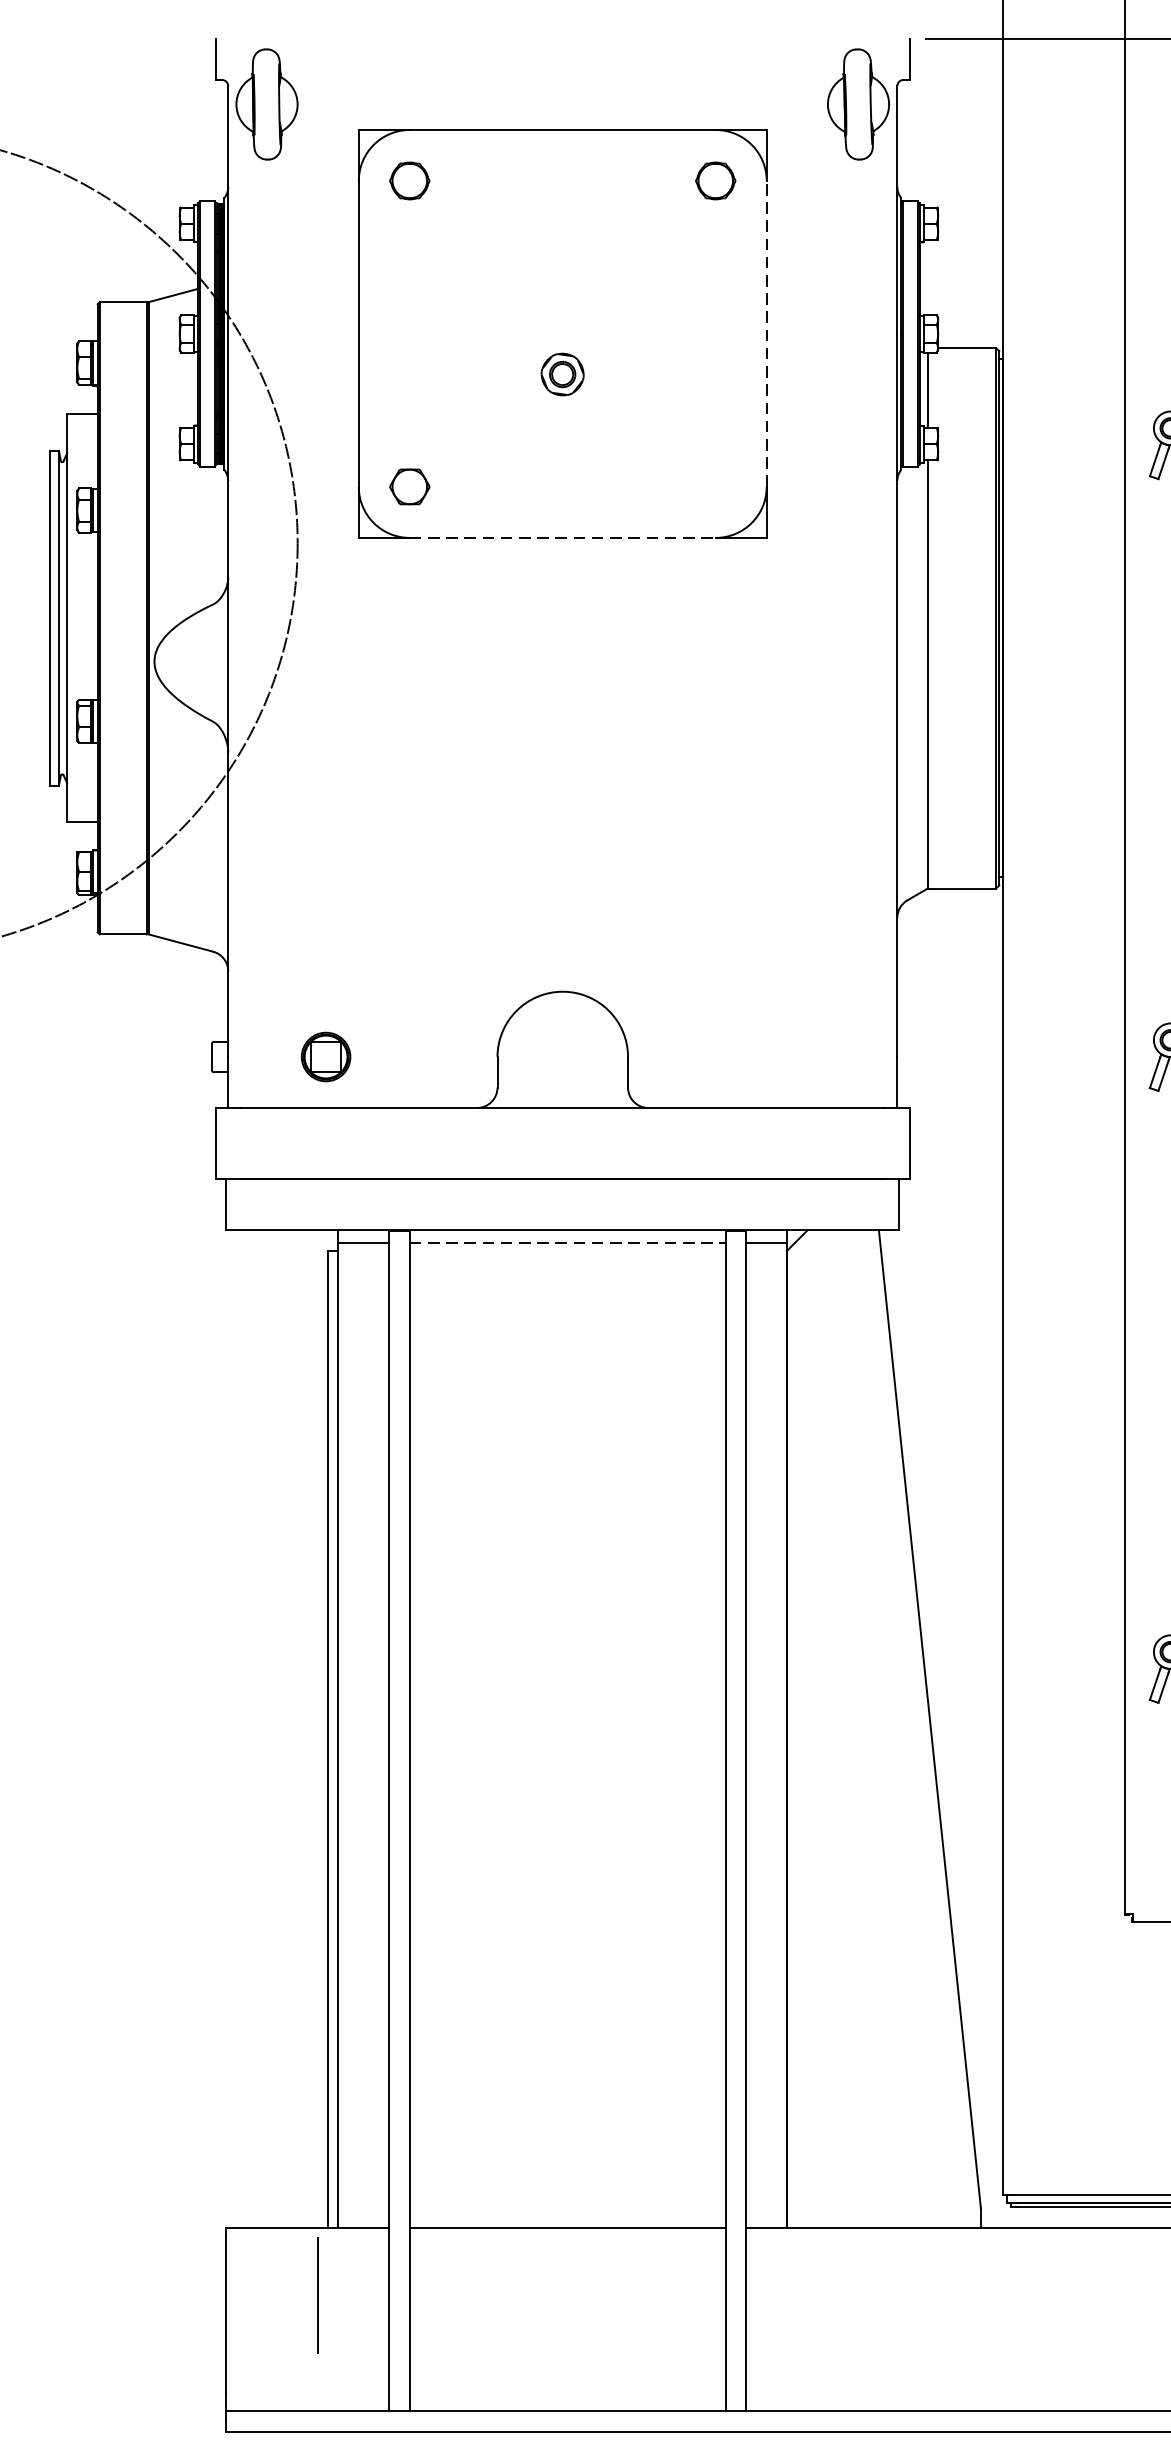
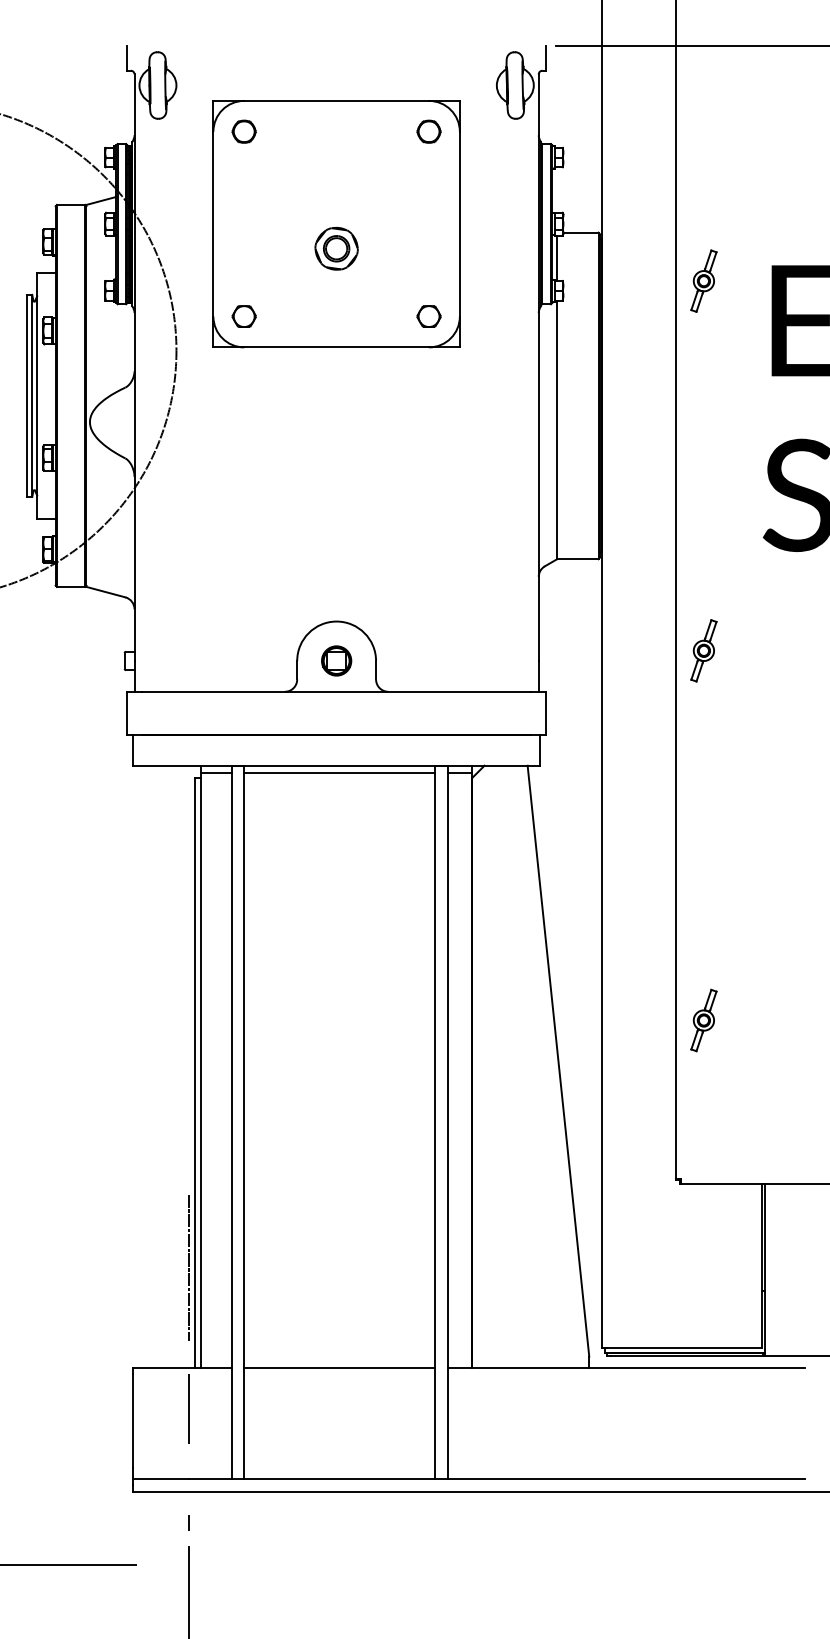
line: (766, 332) -> (459, 223), dashed -> solid
part: (562, 374) -> (336, 248), size x1.67
part: (714, 486) -> (428, 316), added
line: (564, 538) -> (337, 347), dashed -> solid
part: (325, 1056) -> (336, 660), moved
line: (567, 1243) -> (339, 773), dashed -> solid
line: (317, 2060) -> (188, 1267), added

